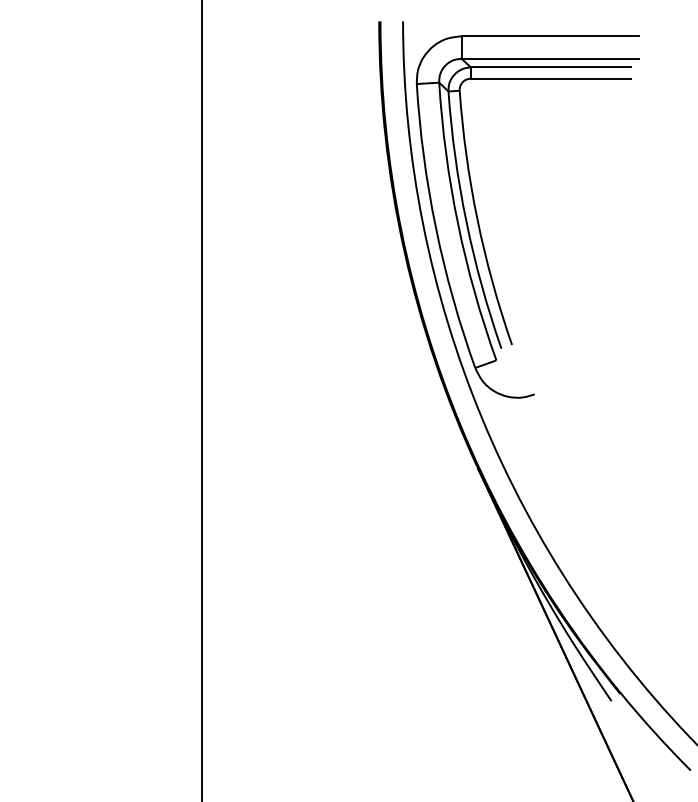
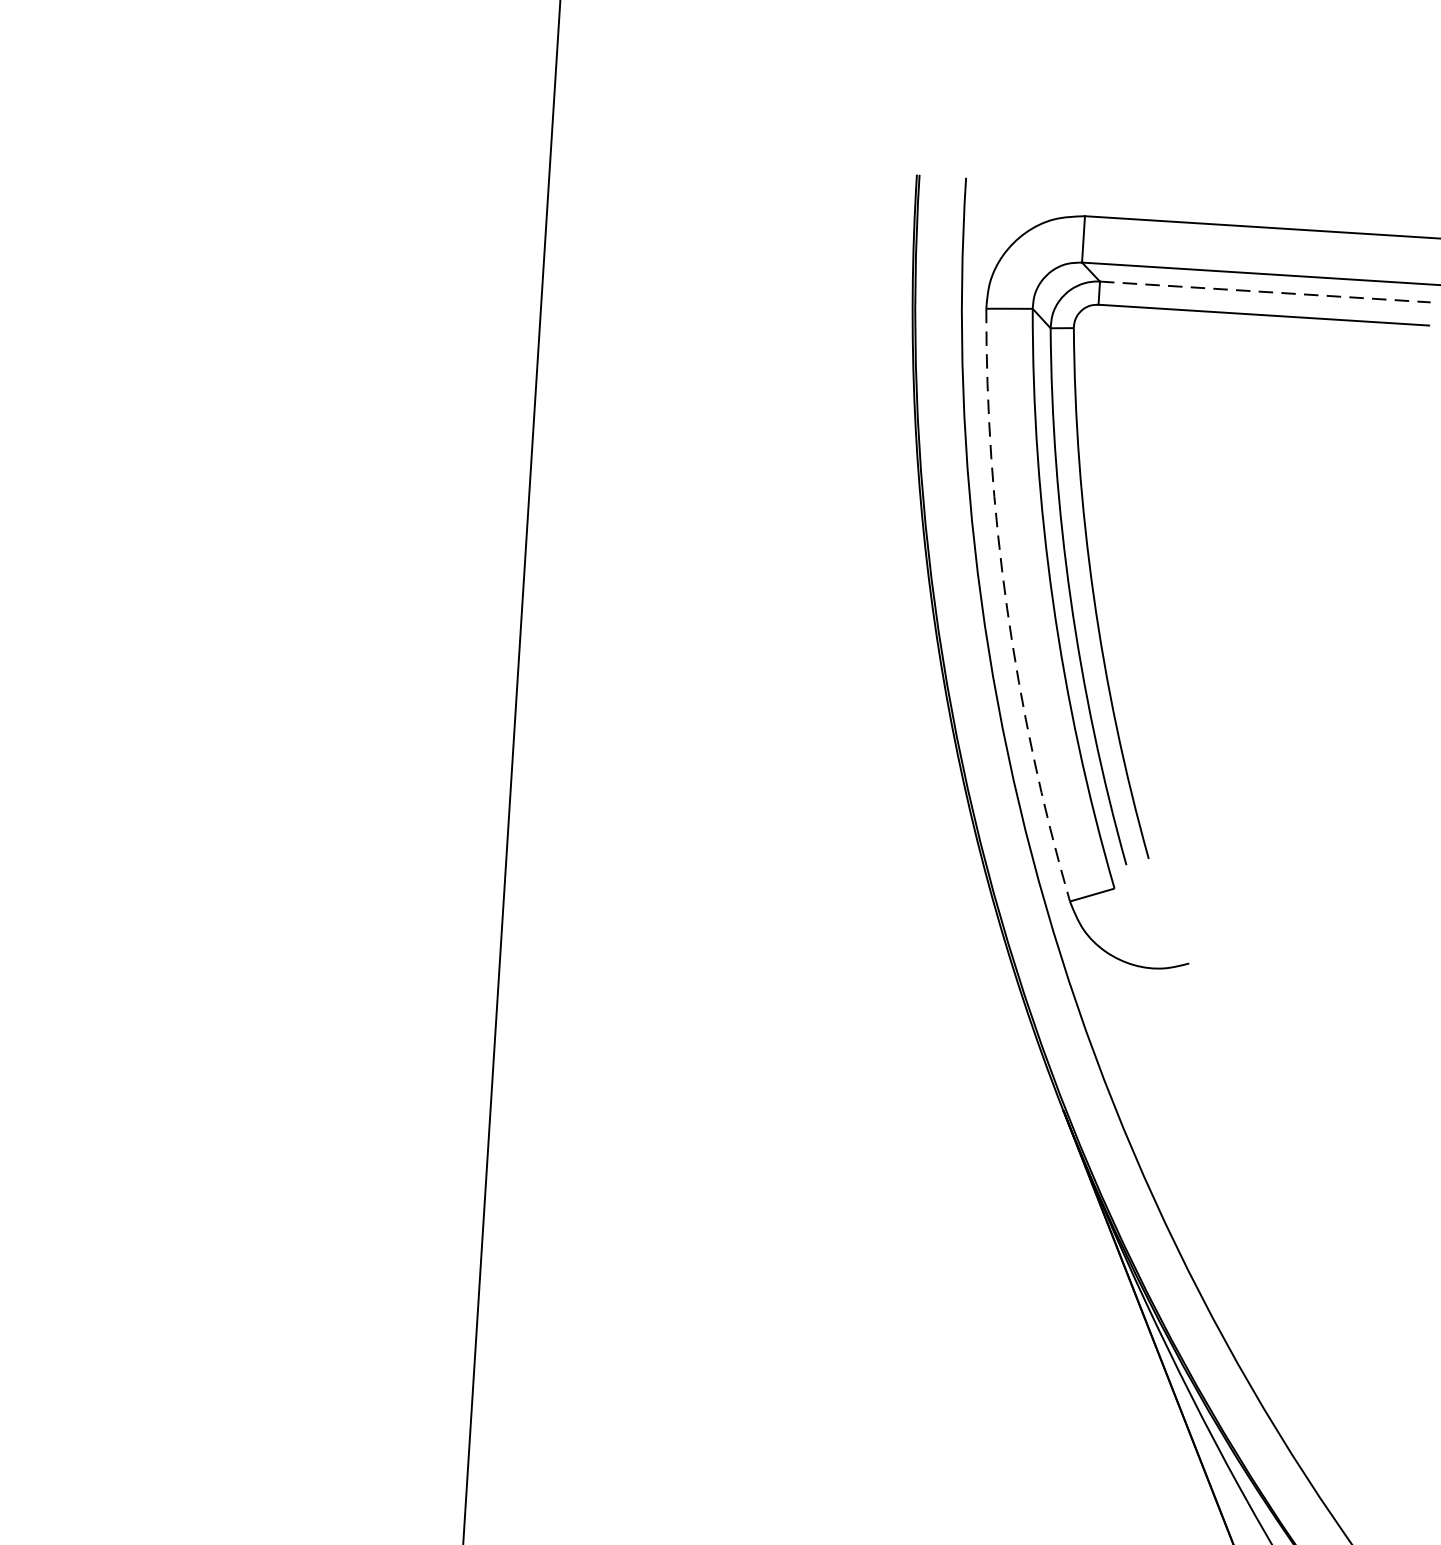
line: (551, 67) -> (1266, 292), solid -> dashed
arc: (435, 228) -> (1006, 608), solid -> dashed

